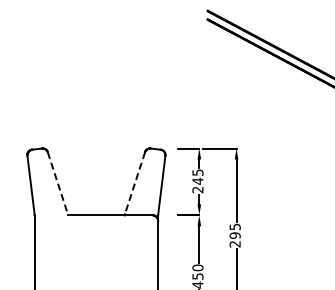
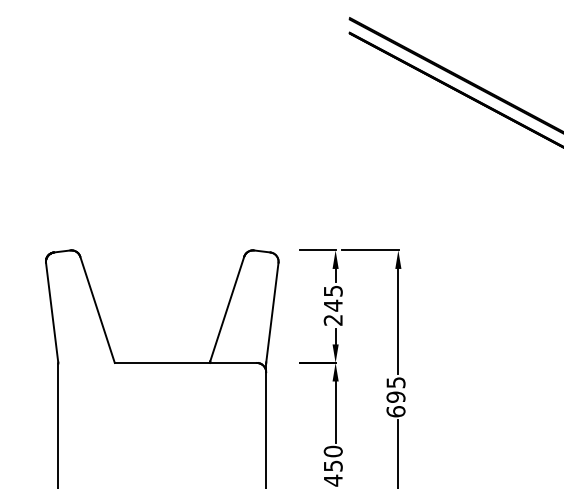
line: (134, 183) -> (226, 309), dashed -> solid
line: (58, 184) -> (98, 311), dashed -> solid
text: (234, 243) -> (394, 410), 295 -> 695

